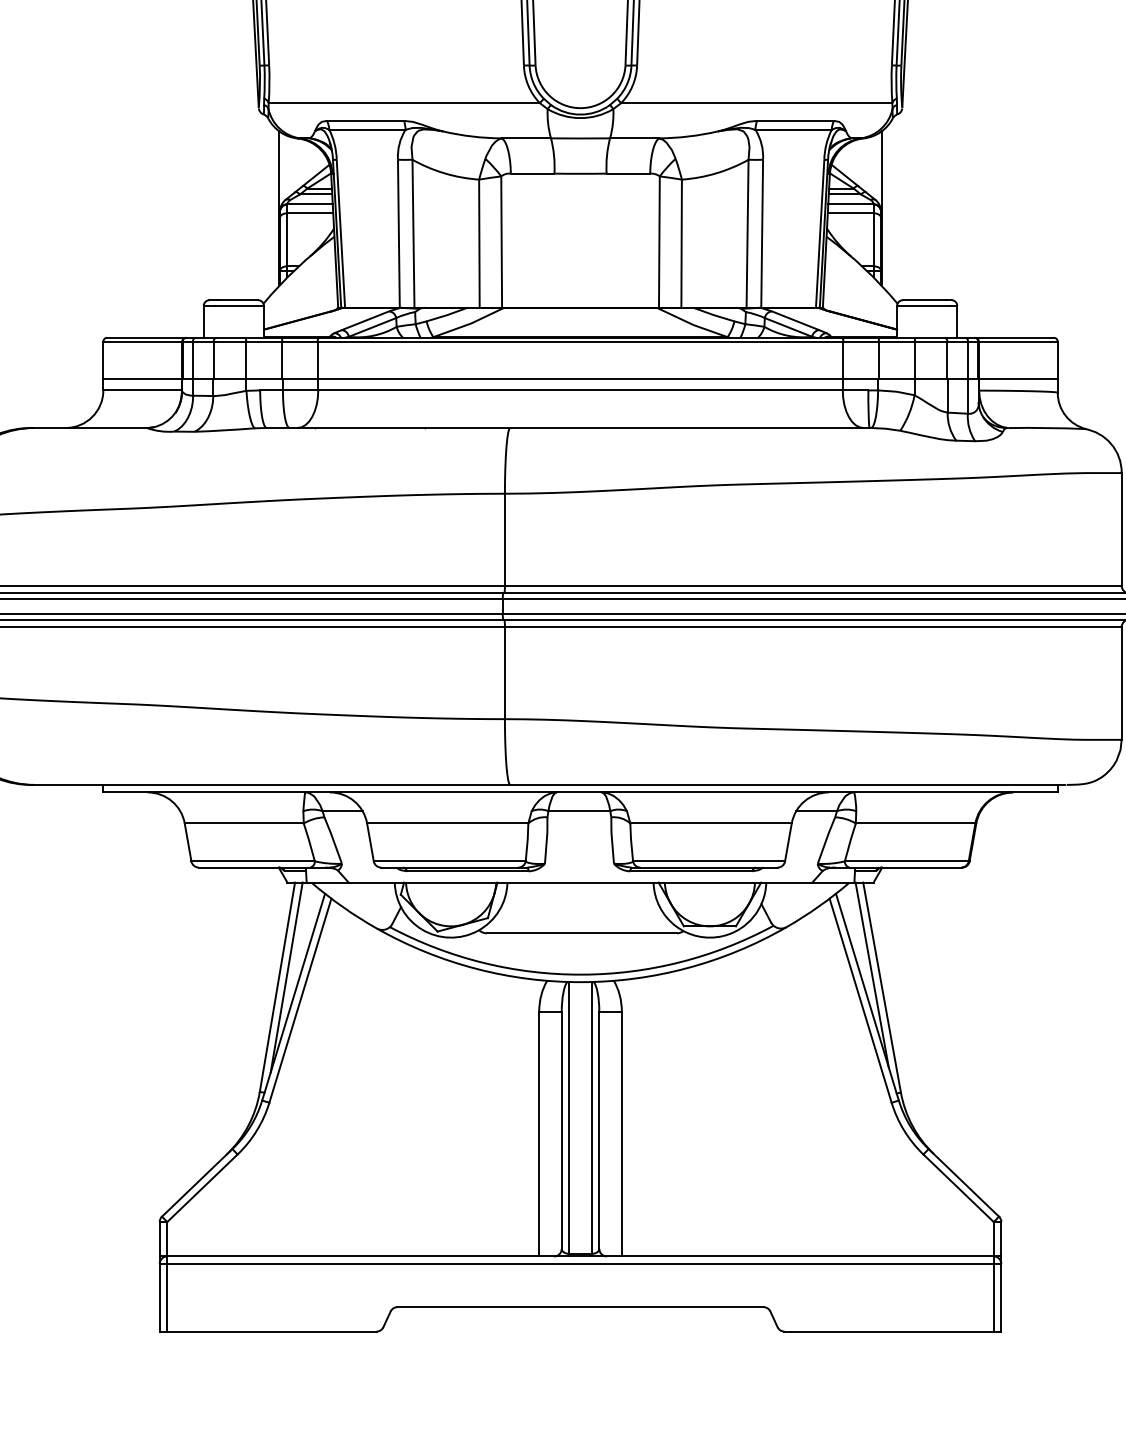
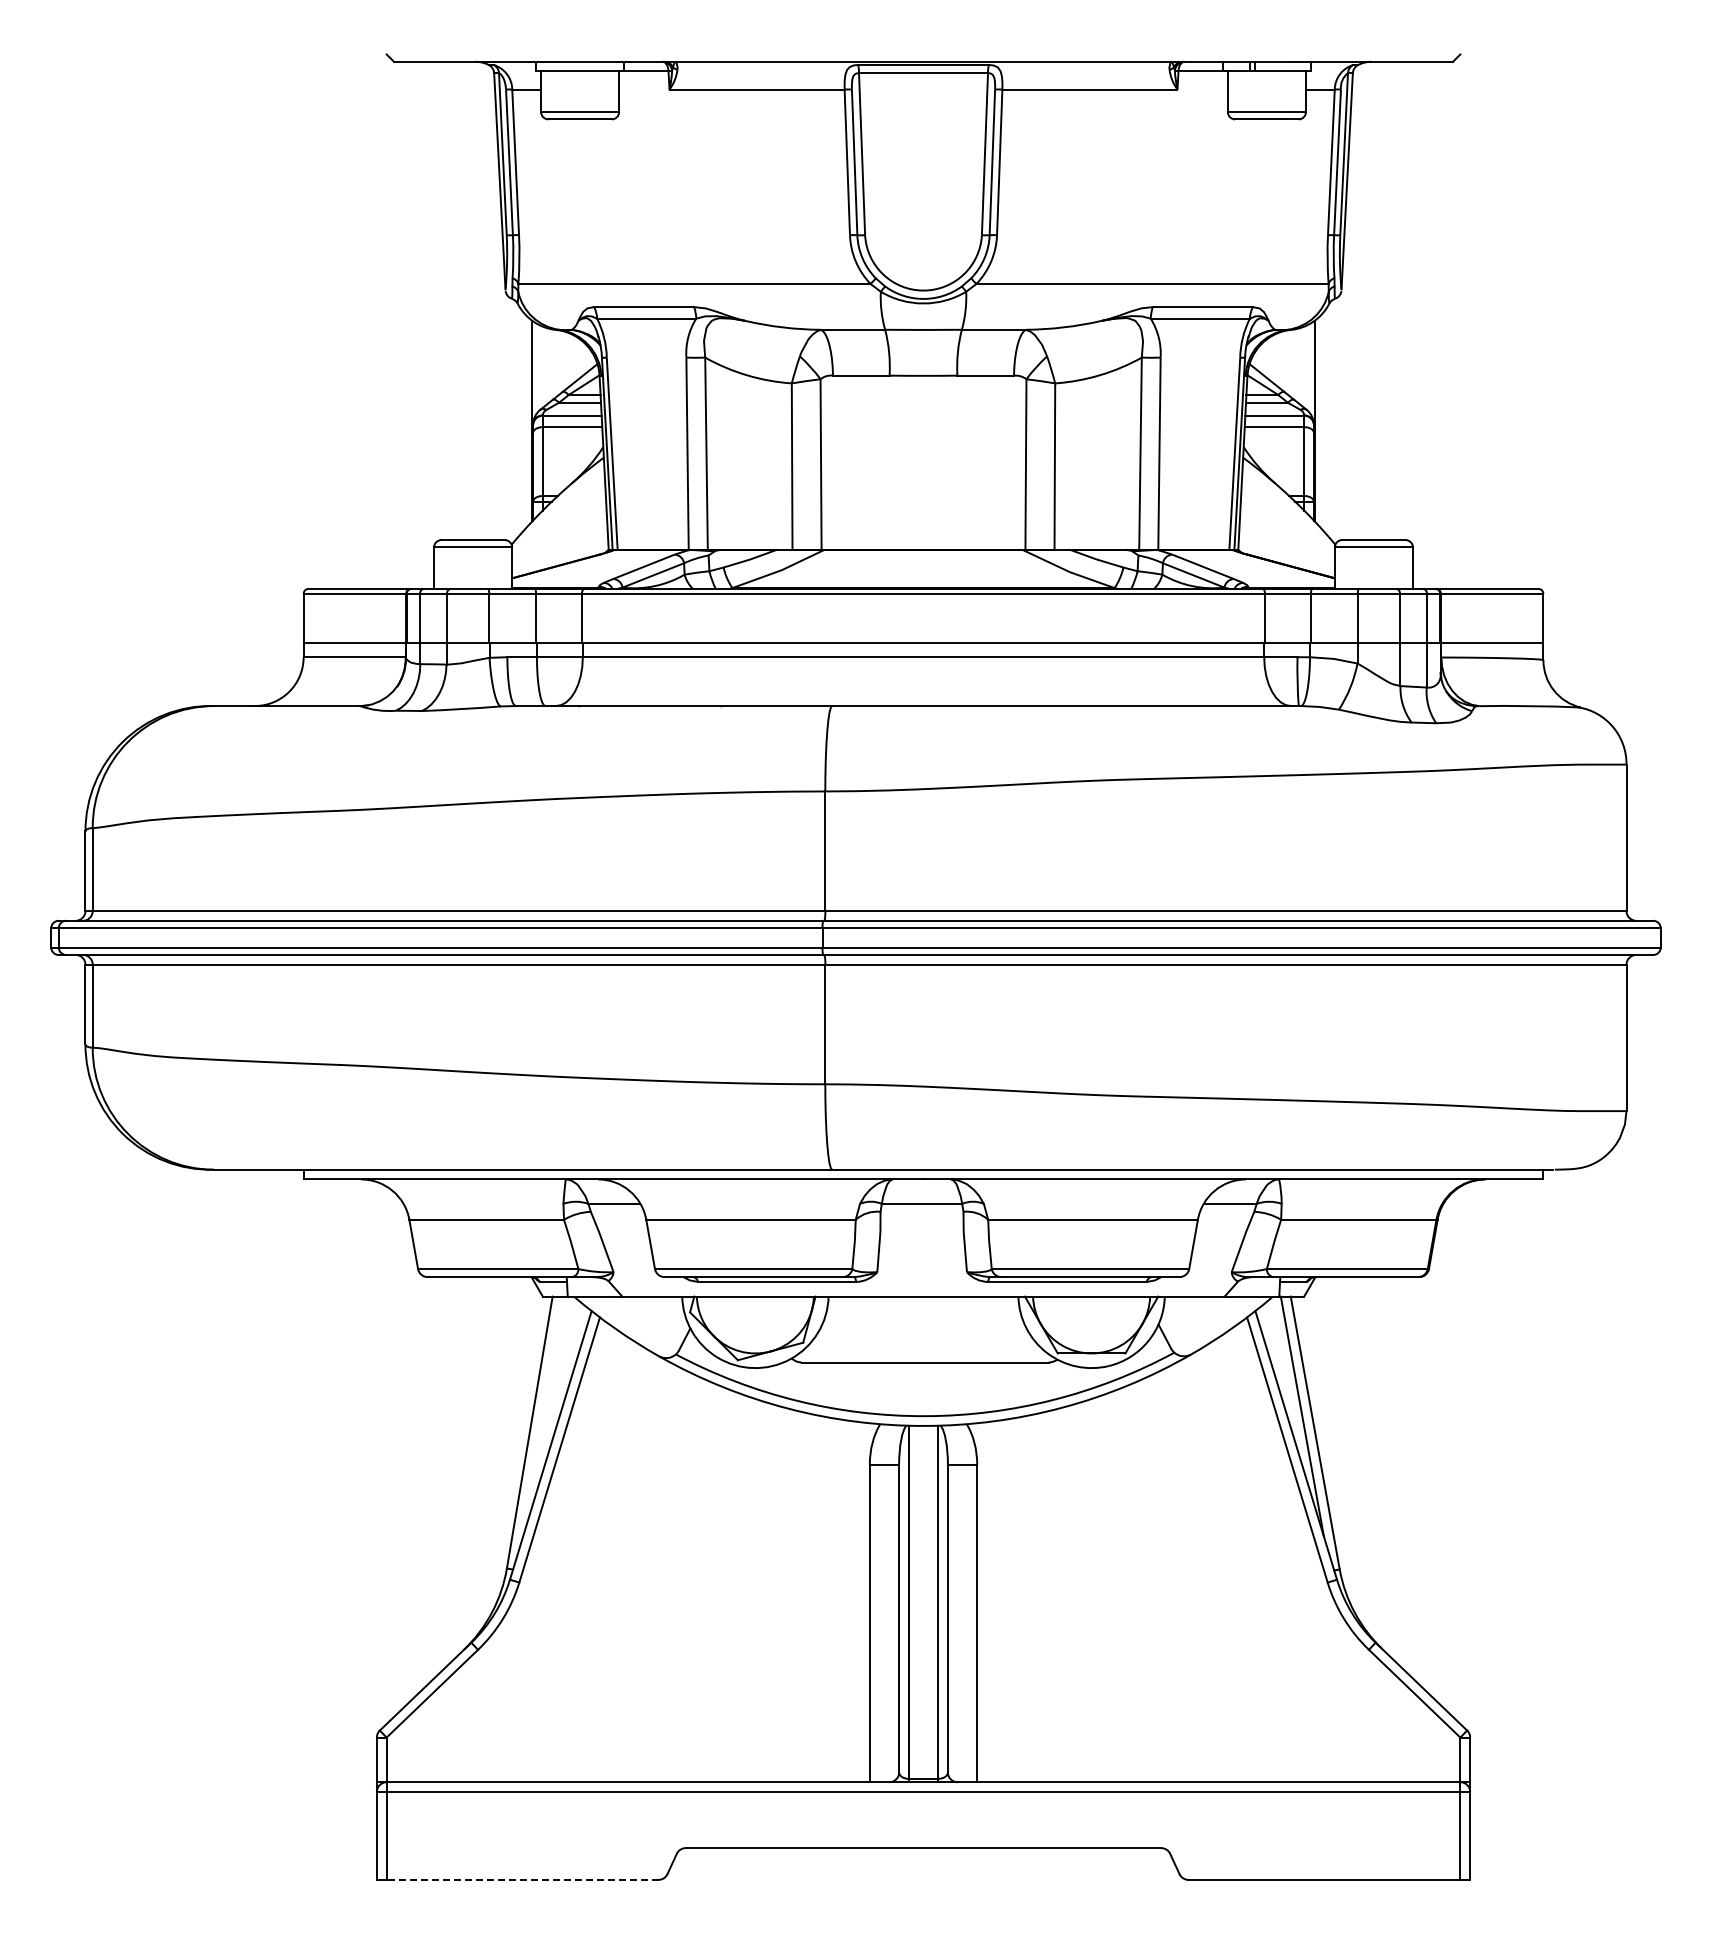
line: (286, 977) -> (541, 1419), removed
line: (271, 1331) -> (522, 1879), solid -> dashed

